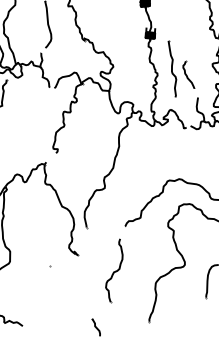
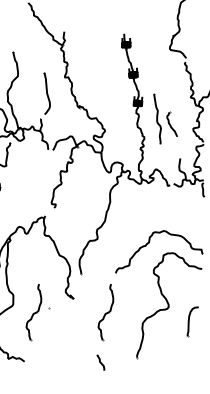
part: (181, 68) -> (165, 118), moved
part: (32, 270) -> (33, 312), added
line: (95, 327) -> (100, 362), moved

